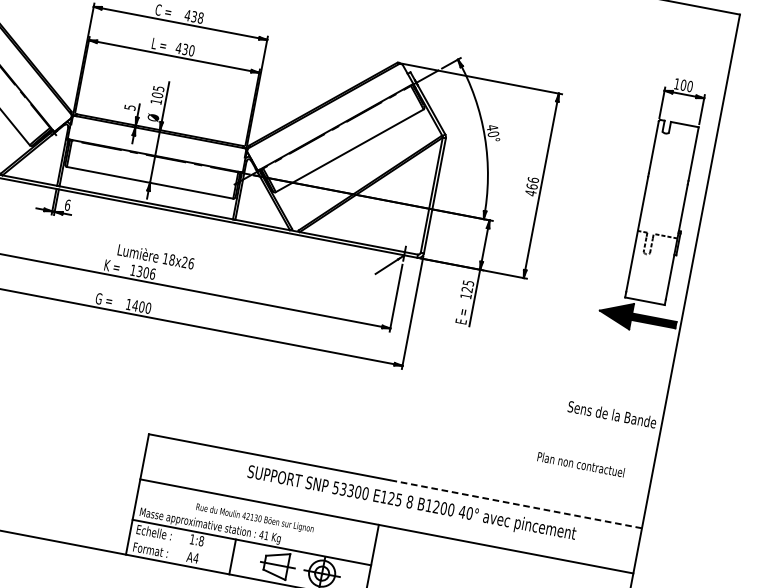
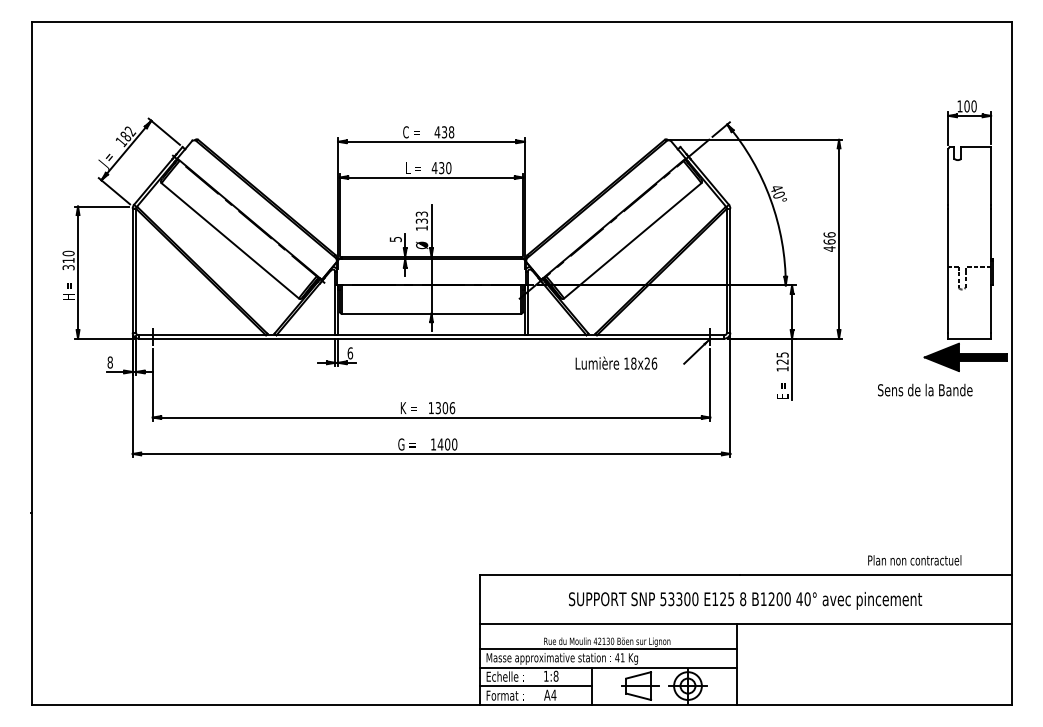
text: (157, 91) -> (421, 217), 105 -> 133
text: (156, 255) -> (616, 362), moved
text: (612, 414) -> (925, 389), moved
text: (580, 464) -> (914, 560), moved
text: (411, 503) -> (745, 600), moved
line: (515, 504) -> (875, 575), dashed -> solid
line: (255, 524) -> (608, 648), added
line: (180, 547) -> (535, 686), added

